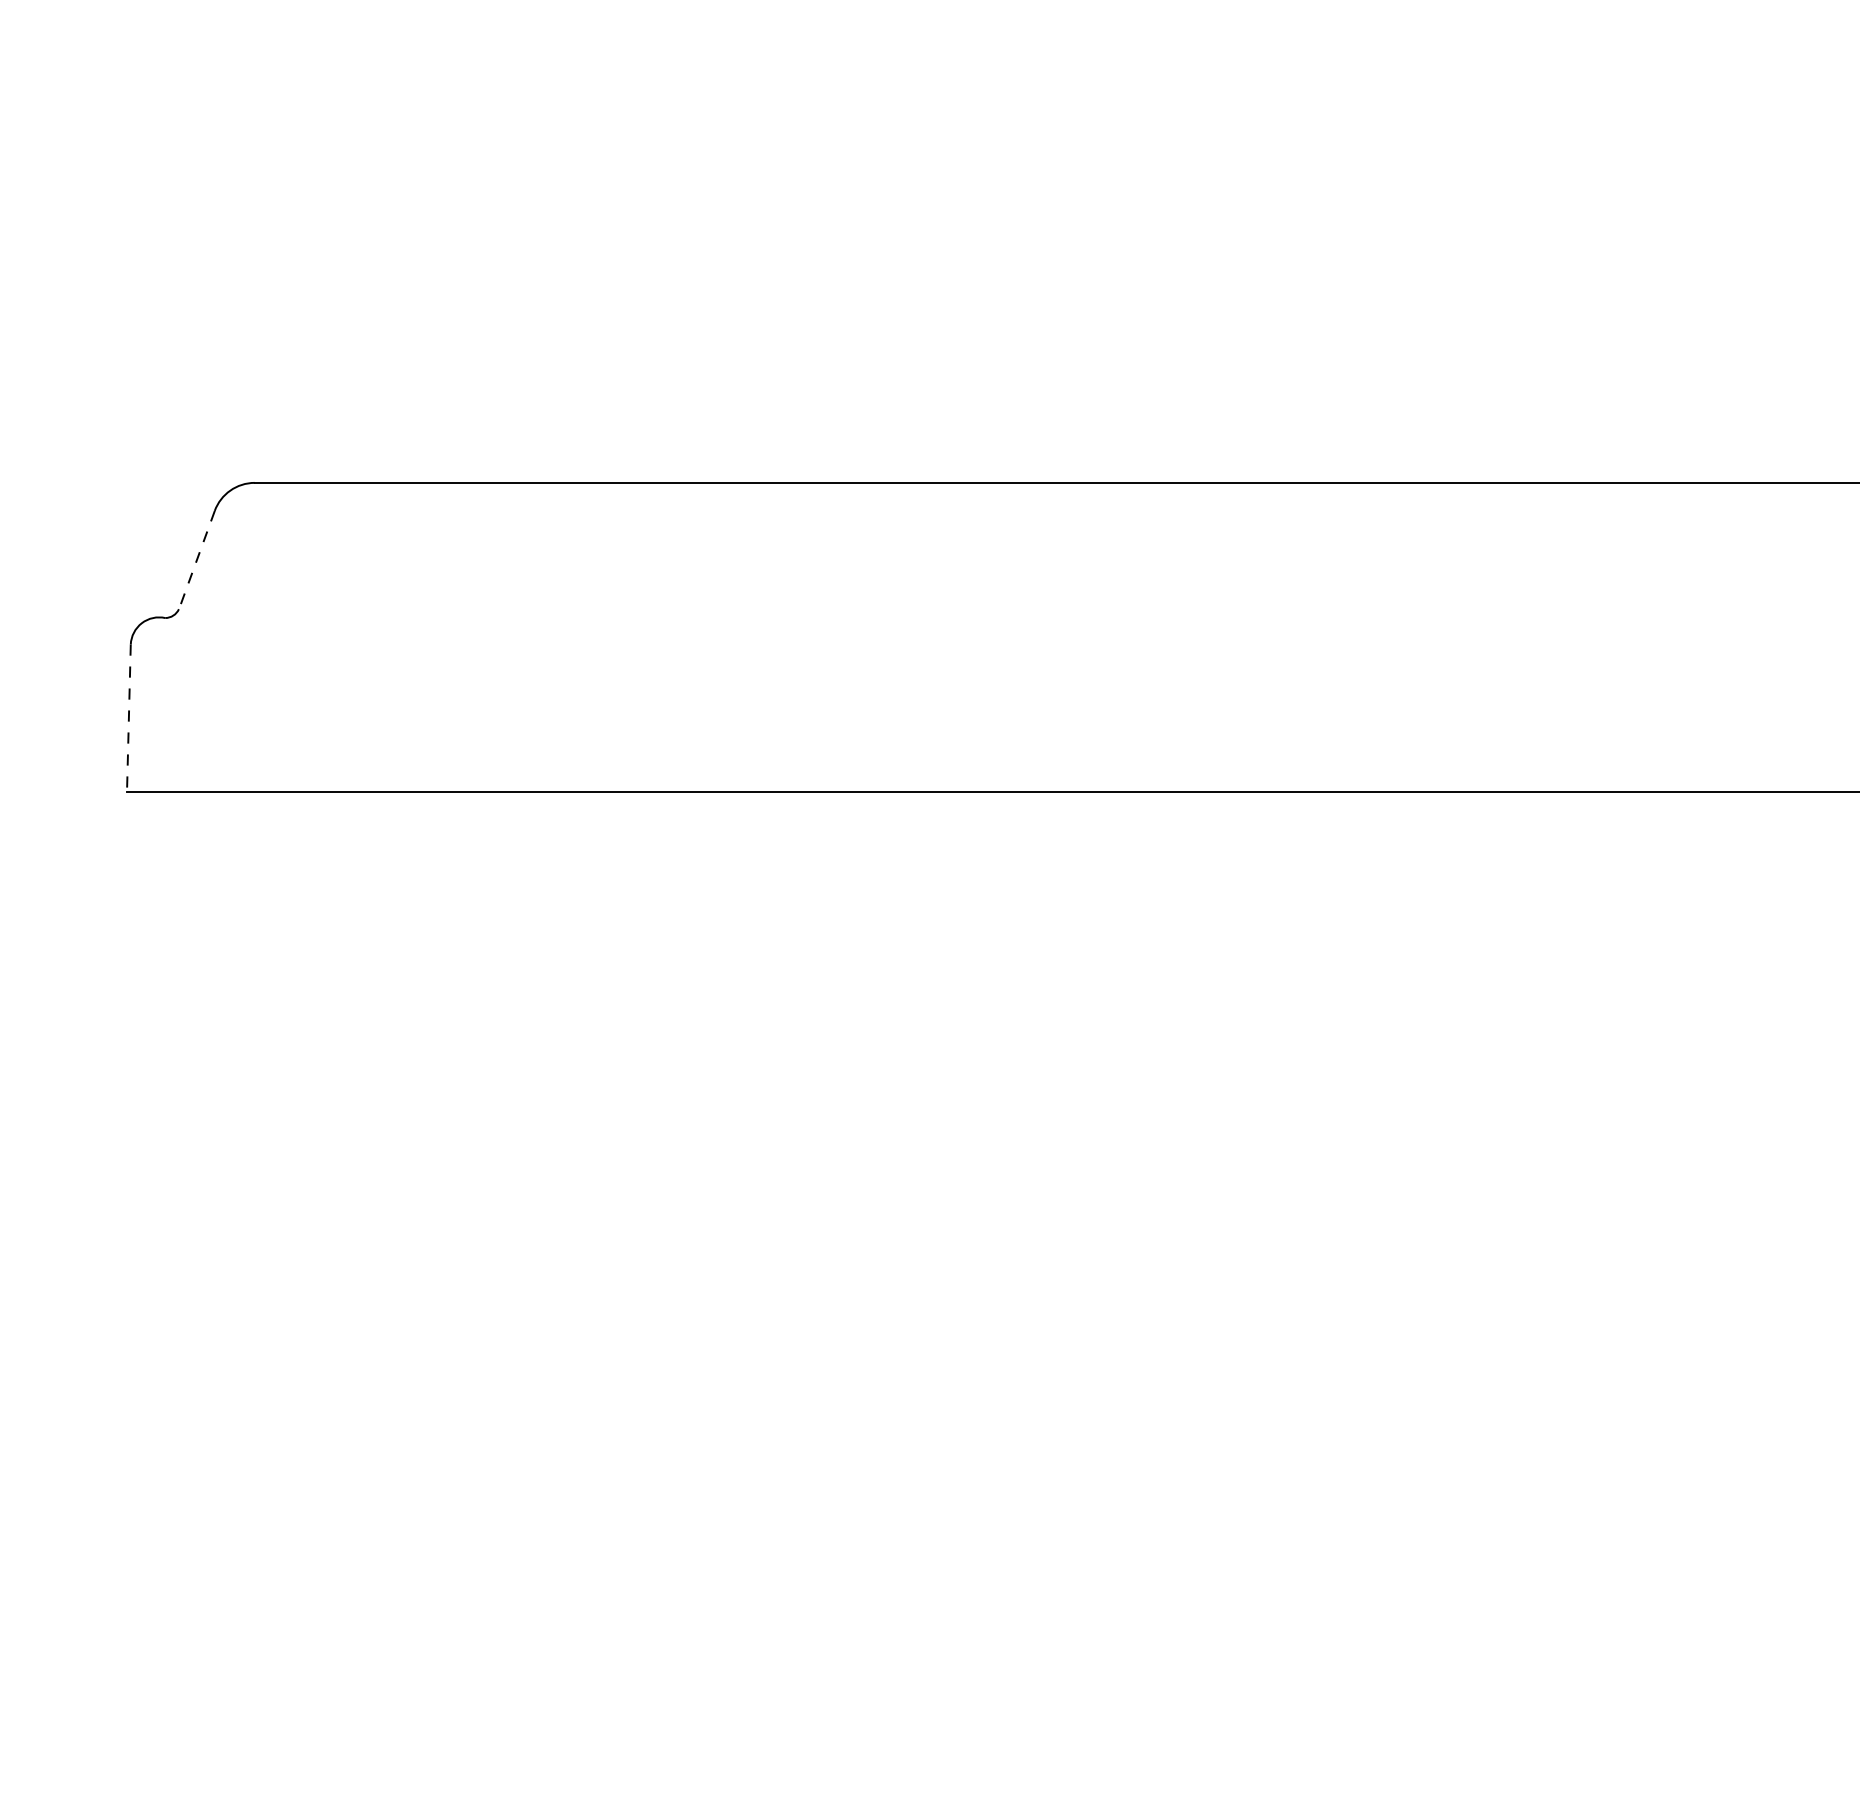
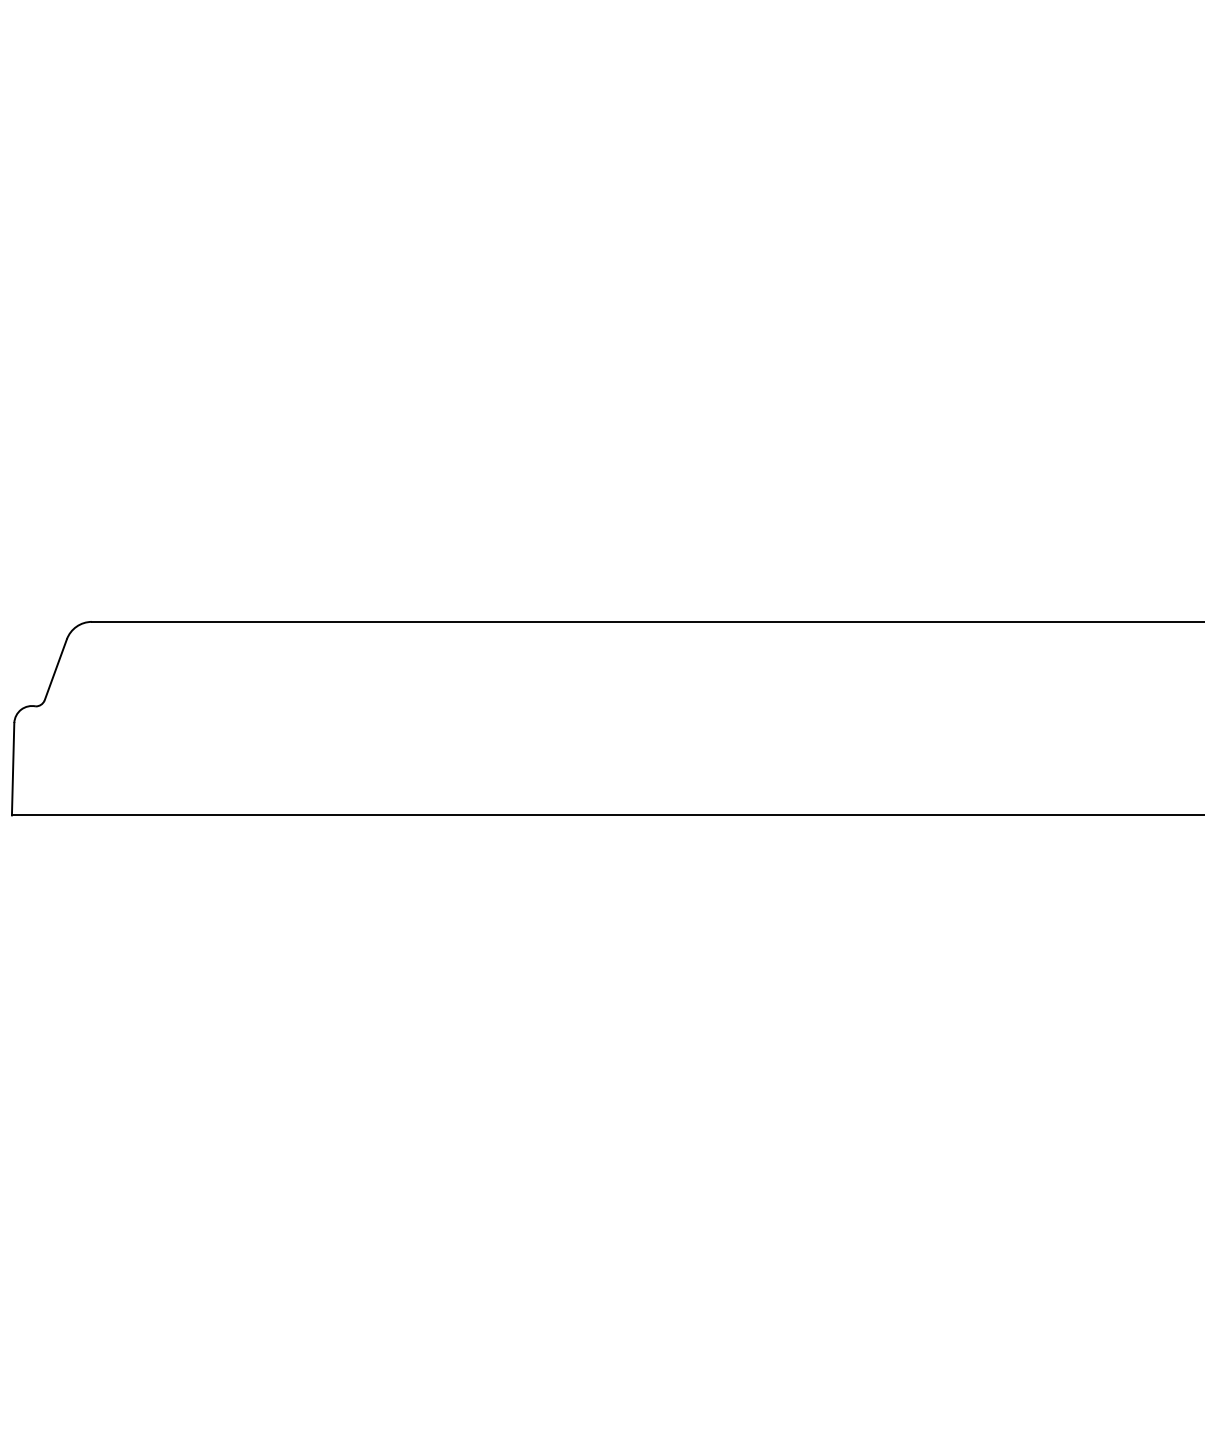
line: (196, 560) -> (55, 670), dashed -> solid
line: (129, 718) -> (13, 769), dashed -> solid

